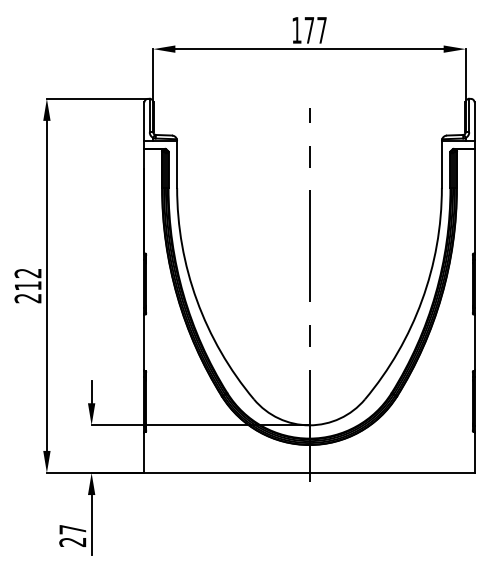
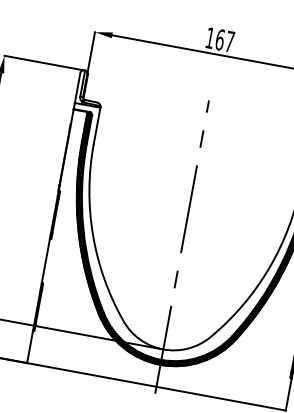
text: (309, 29) -> (220, 39), 177 -> 167

